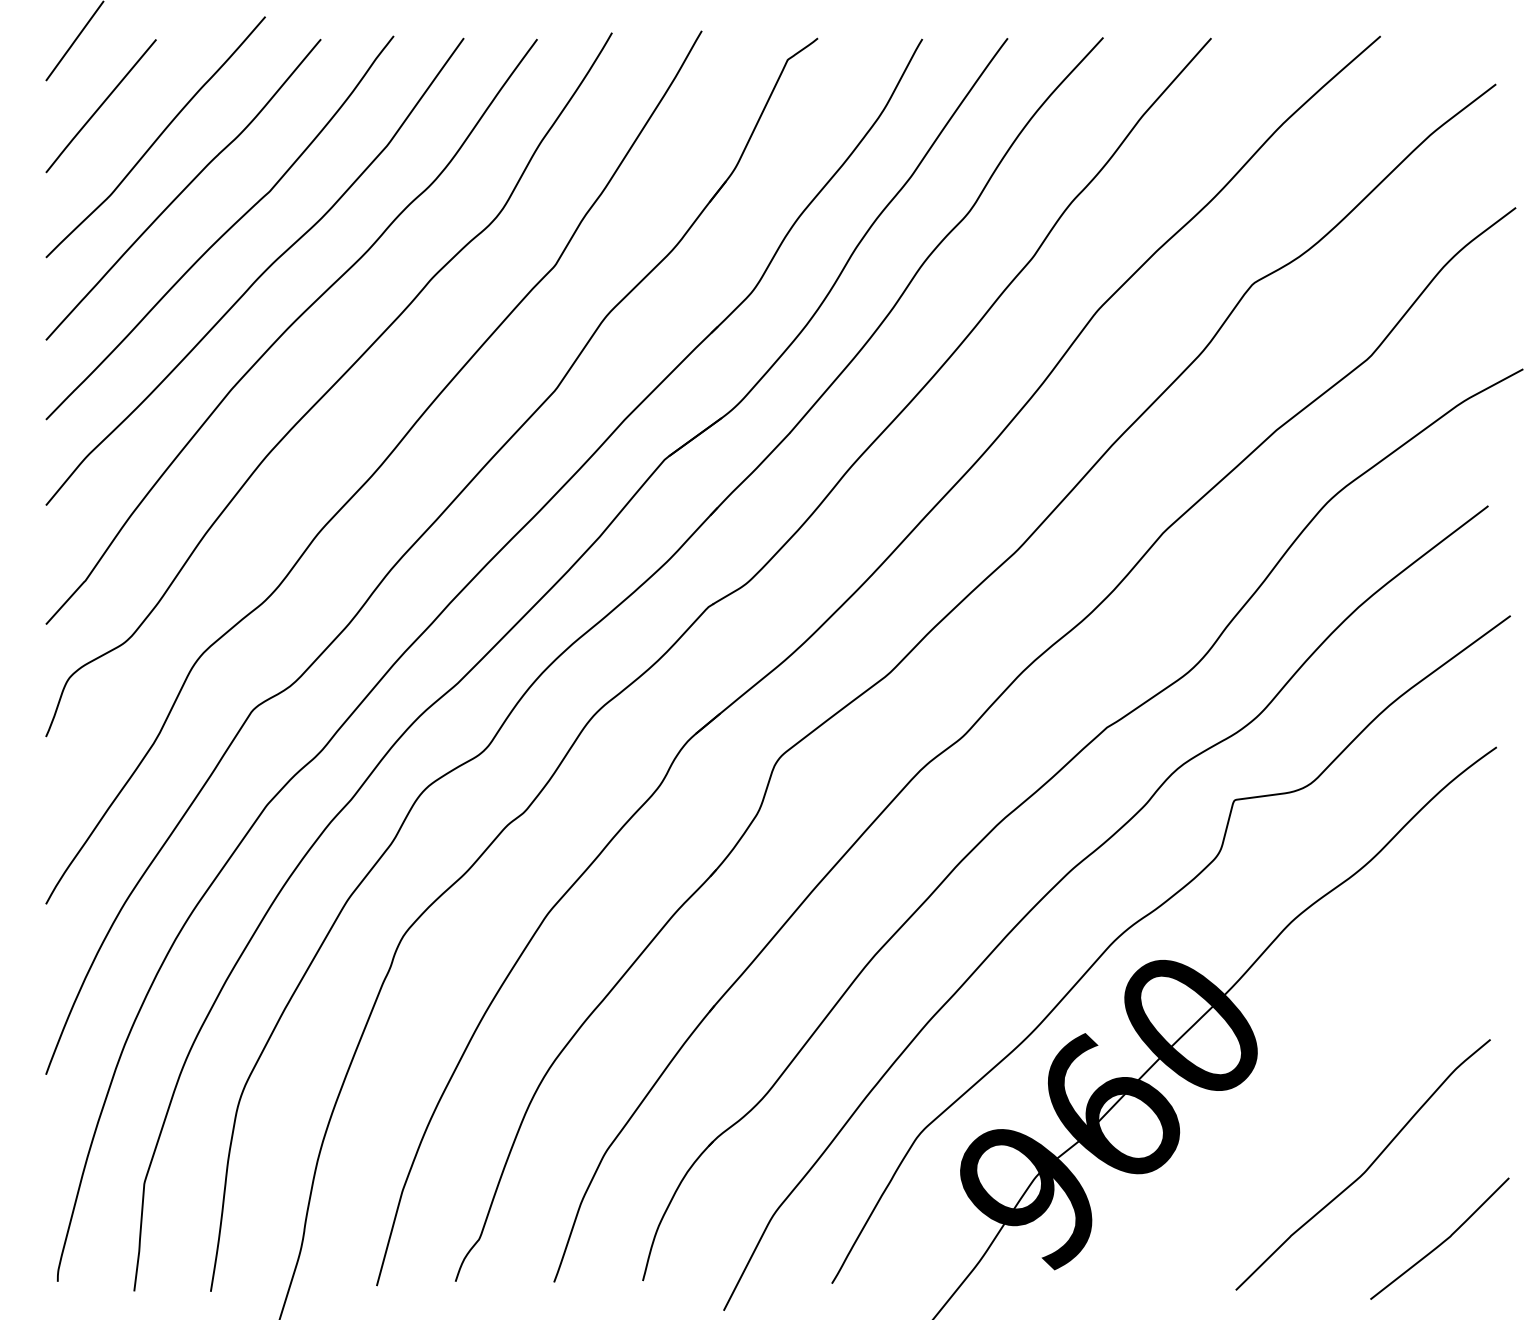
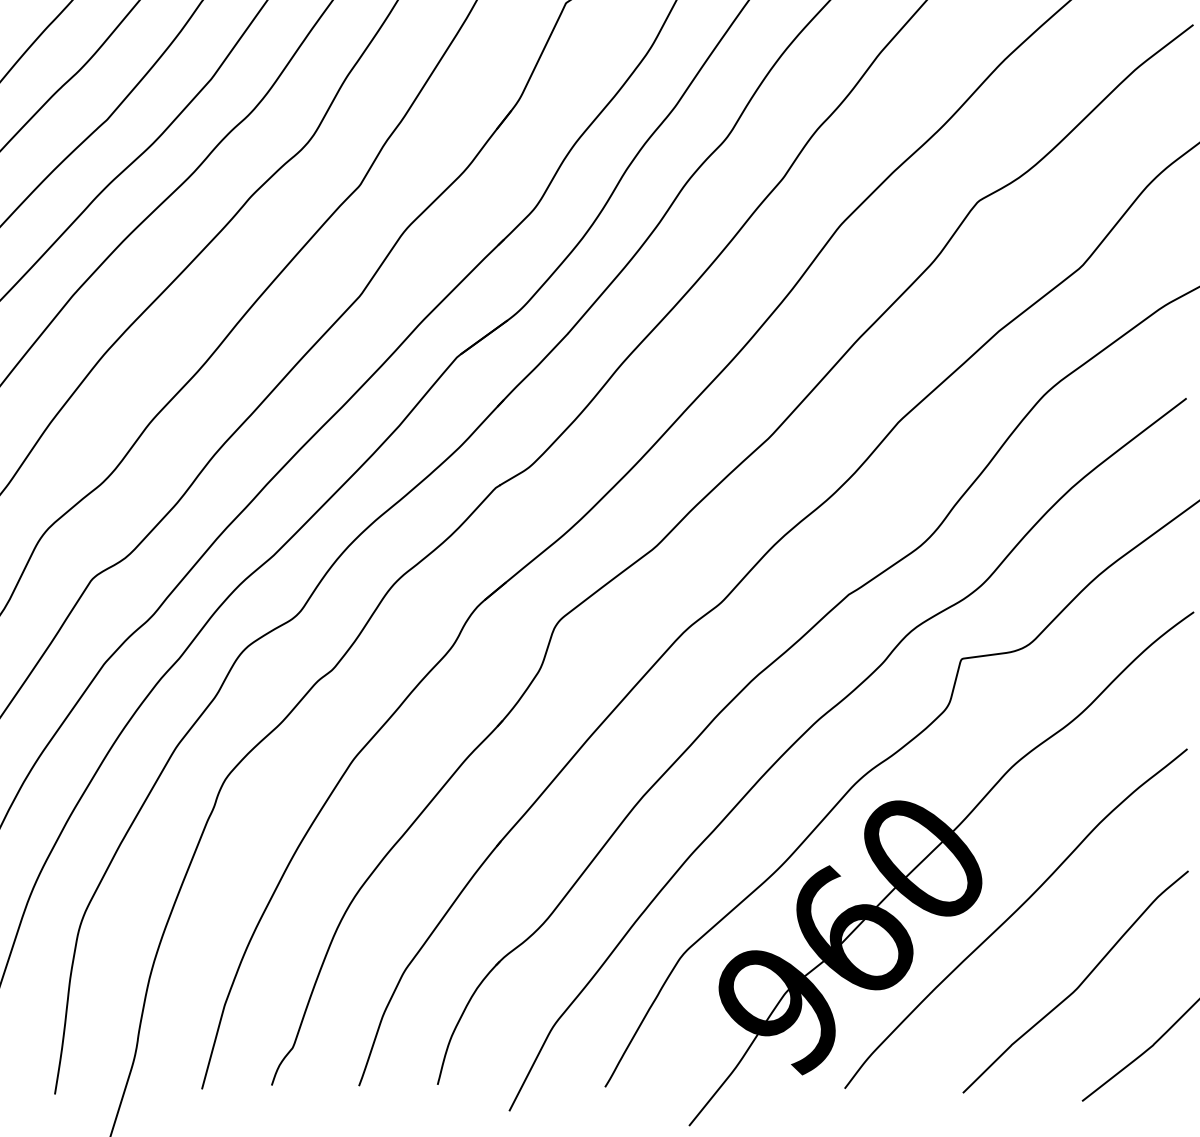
curve: (1292, 1089) -> (1013, 915), added

